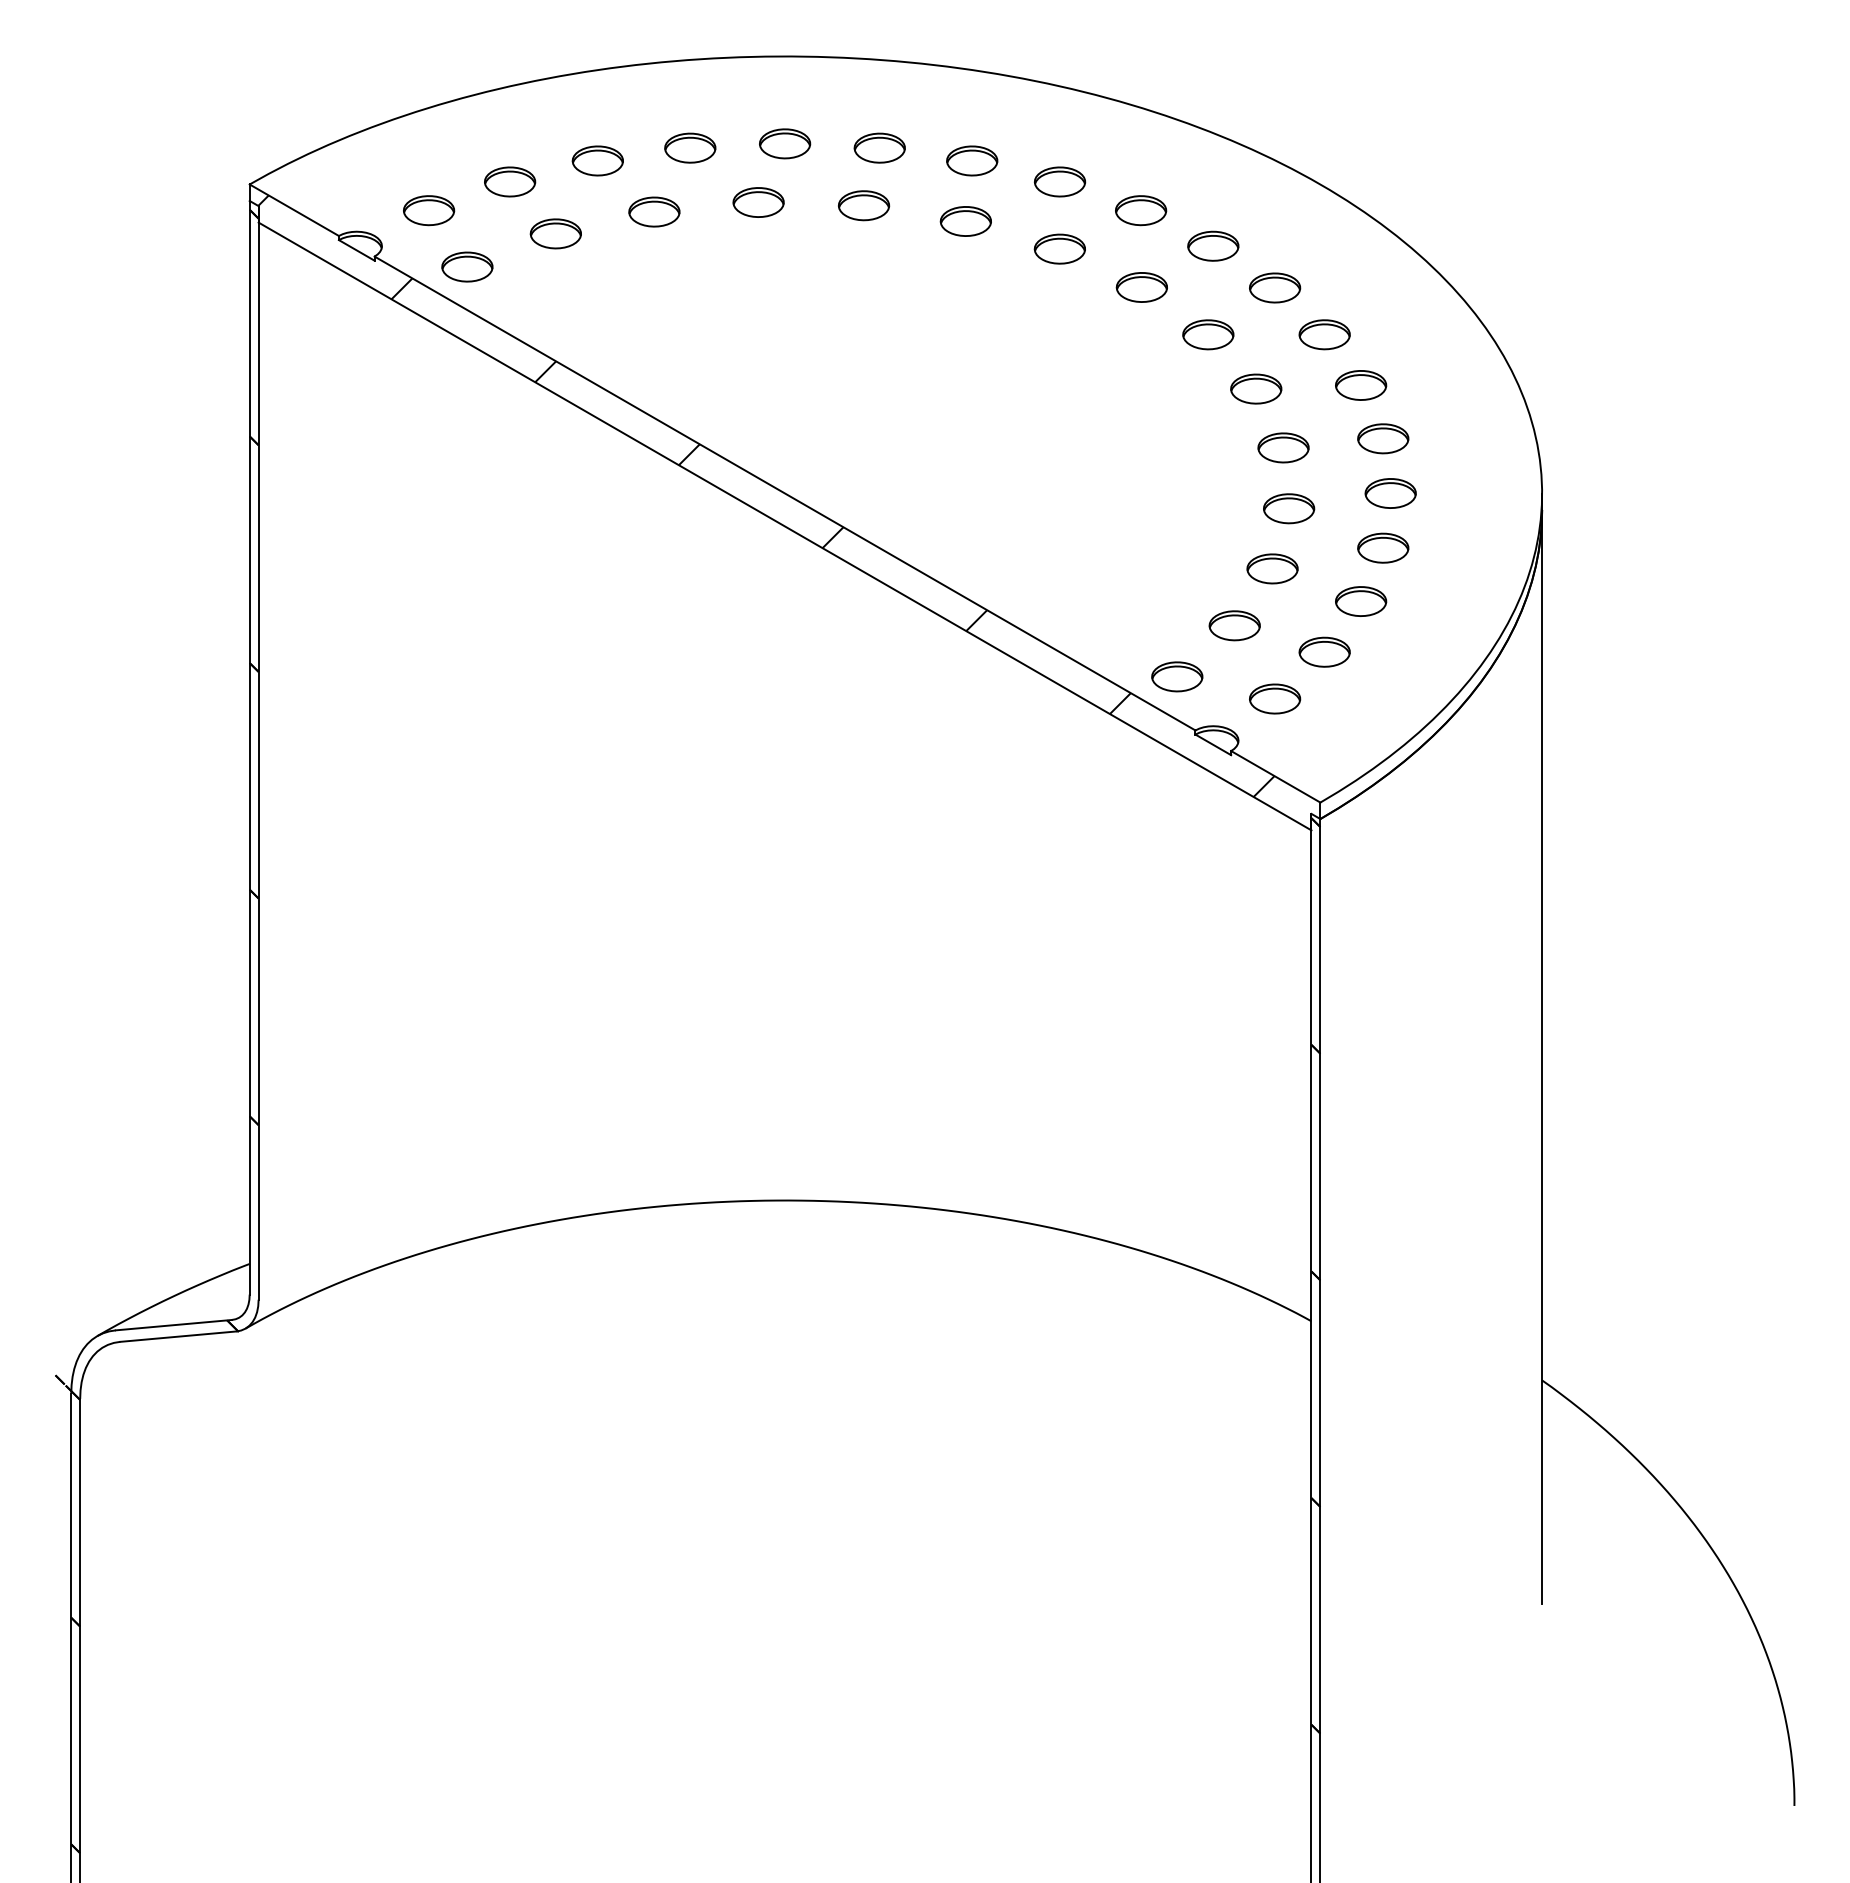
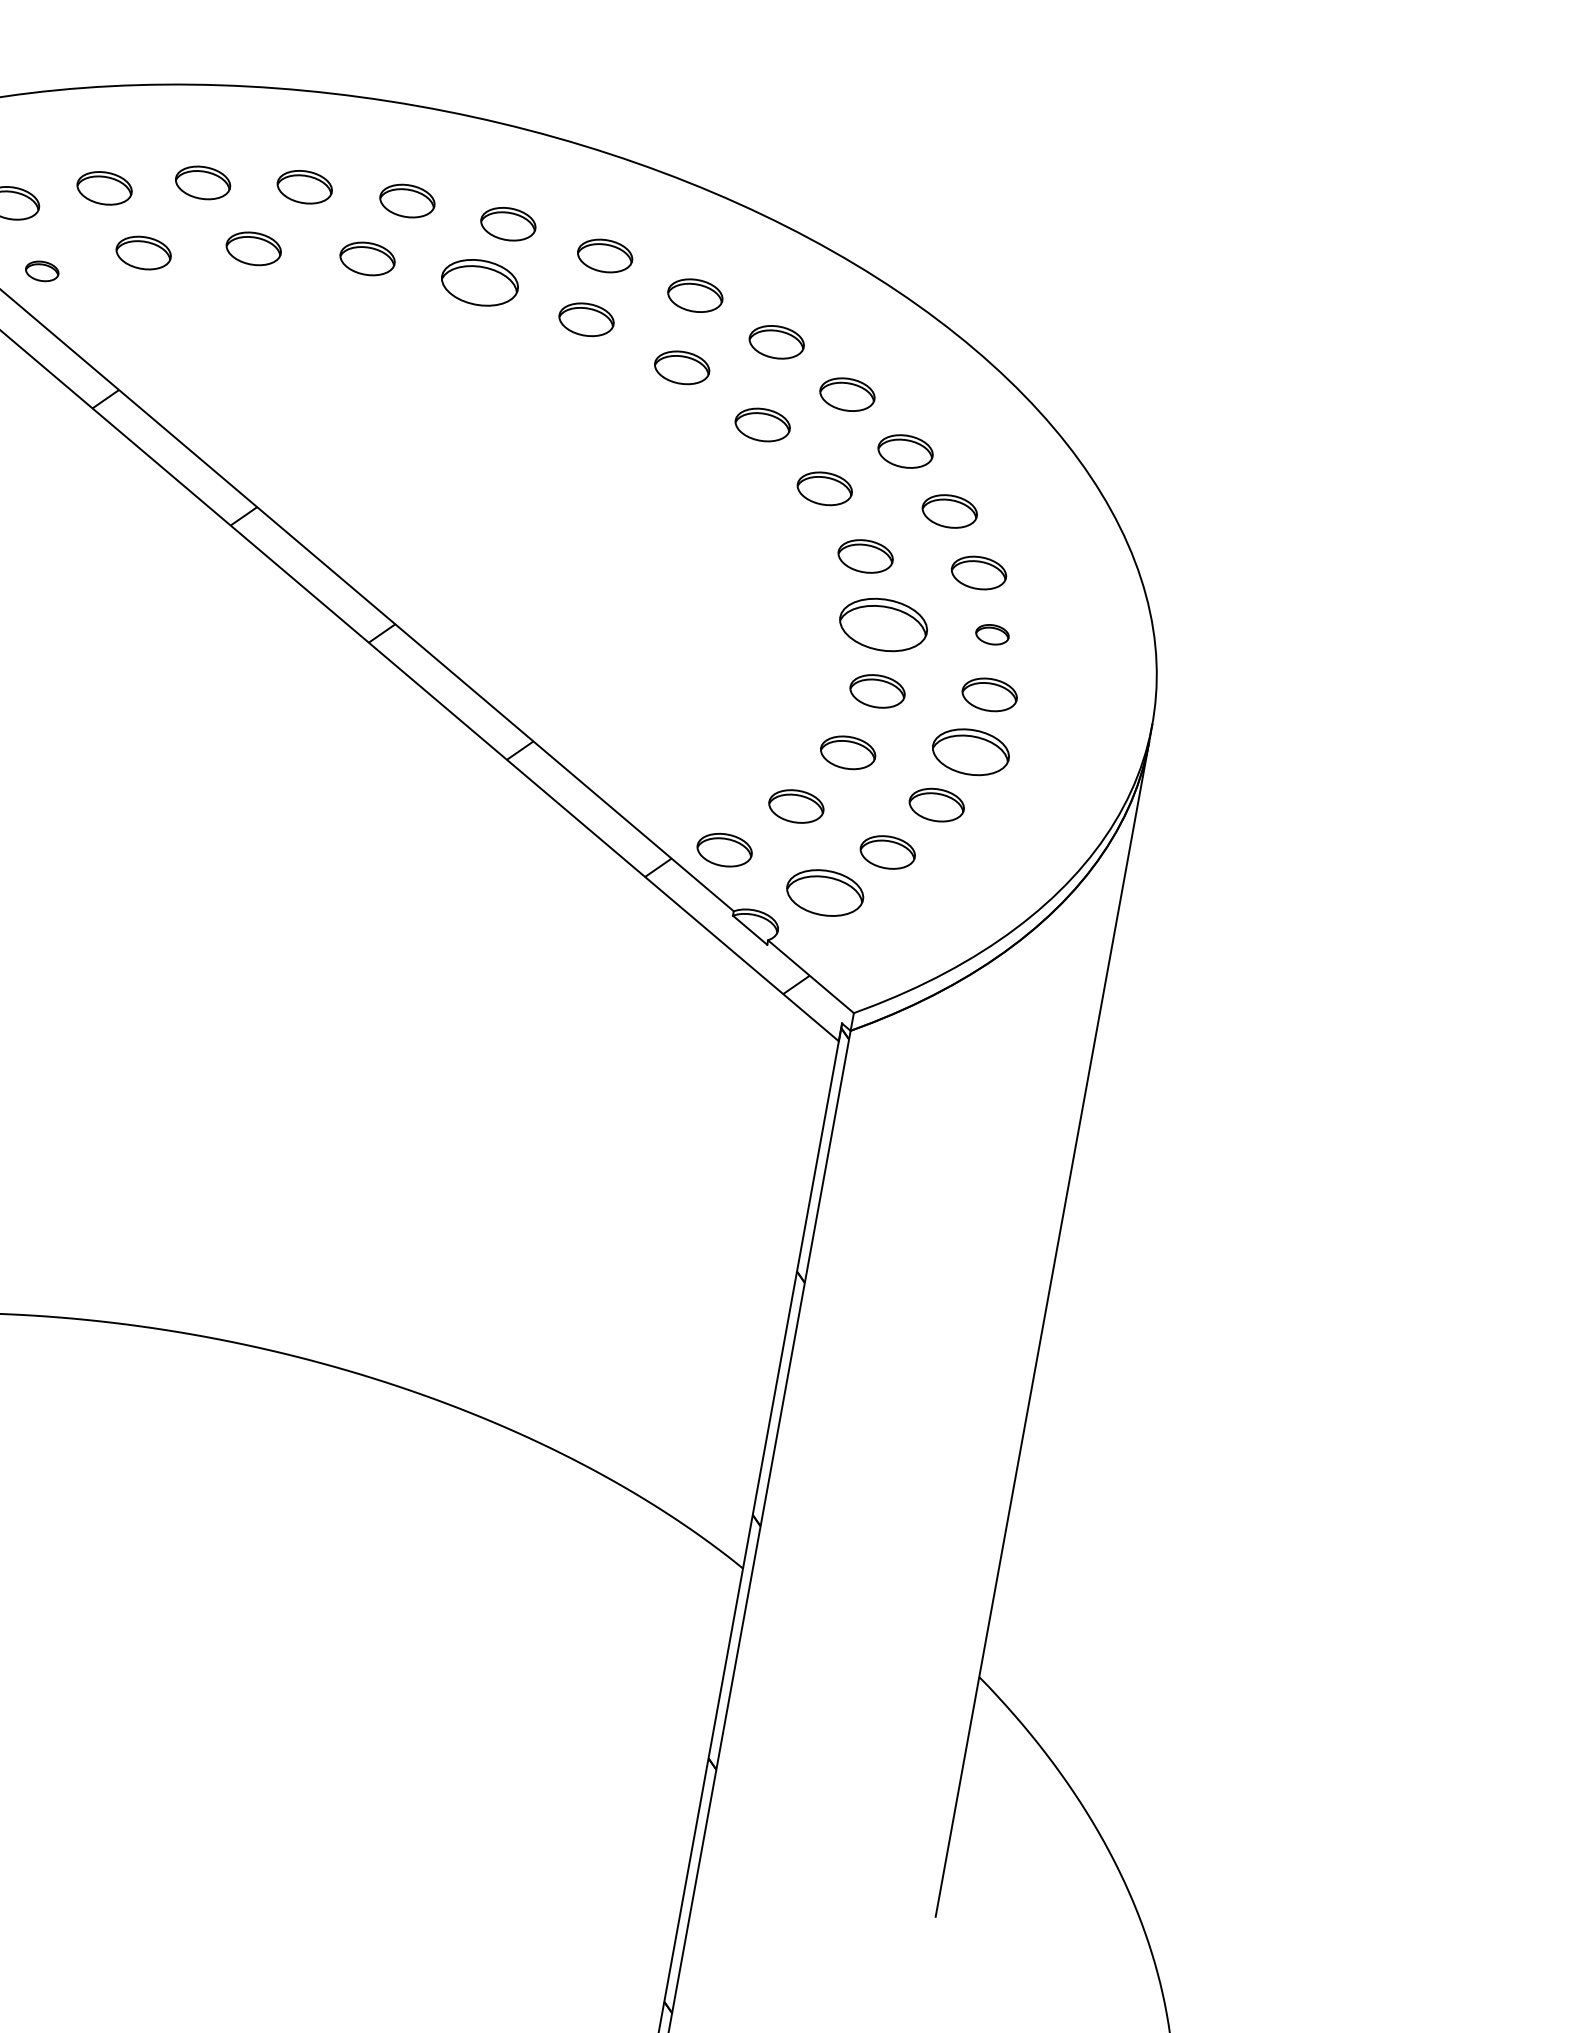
part: (864, 205) -> (480, 282), size x1.4
part: (467, 266) -> (42, 270), size x0.6
part: (1383, 438) -> (992, 634), size x0.6
part: (1283, 447) -> (883, 624), size x1.6
part: (1383, 547) -> (971, 751), size x1.4
part: (1275, 698) -> (825, 892), size x1.4

